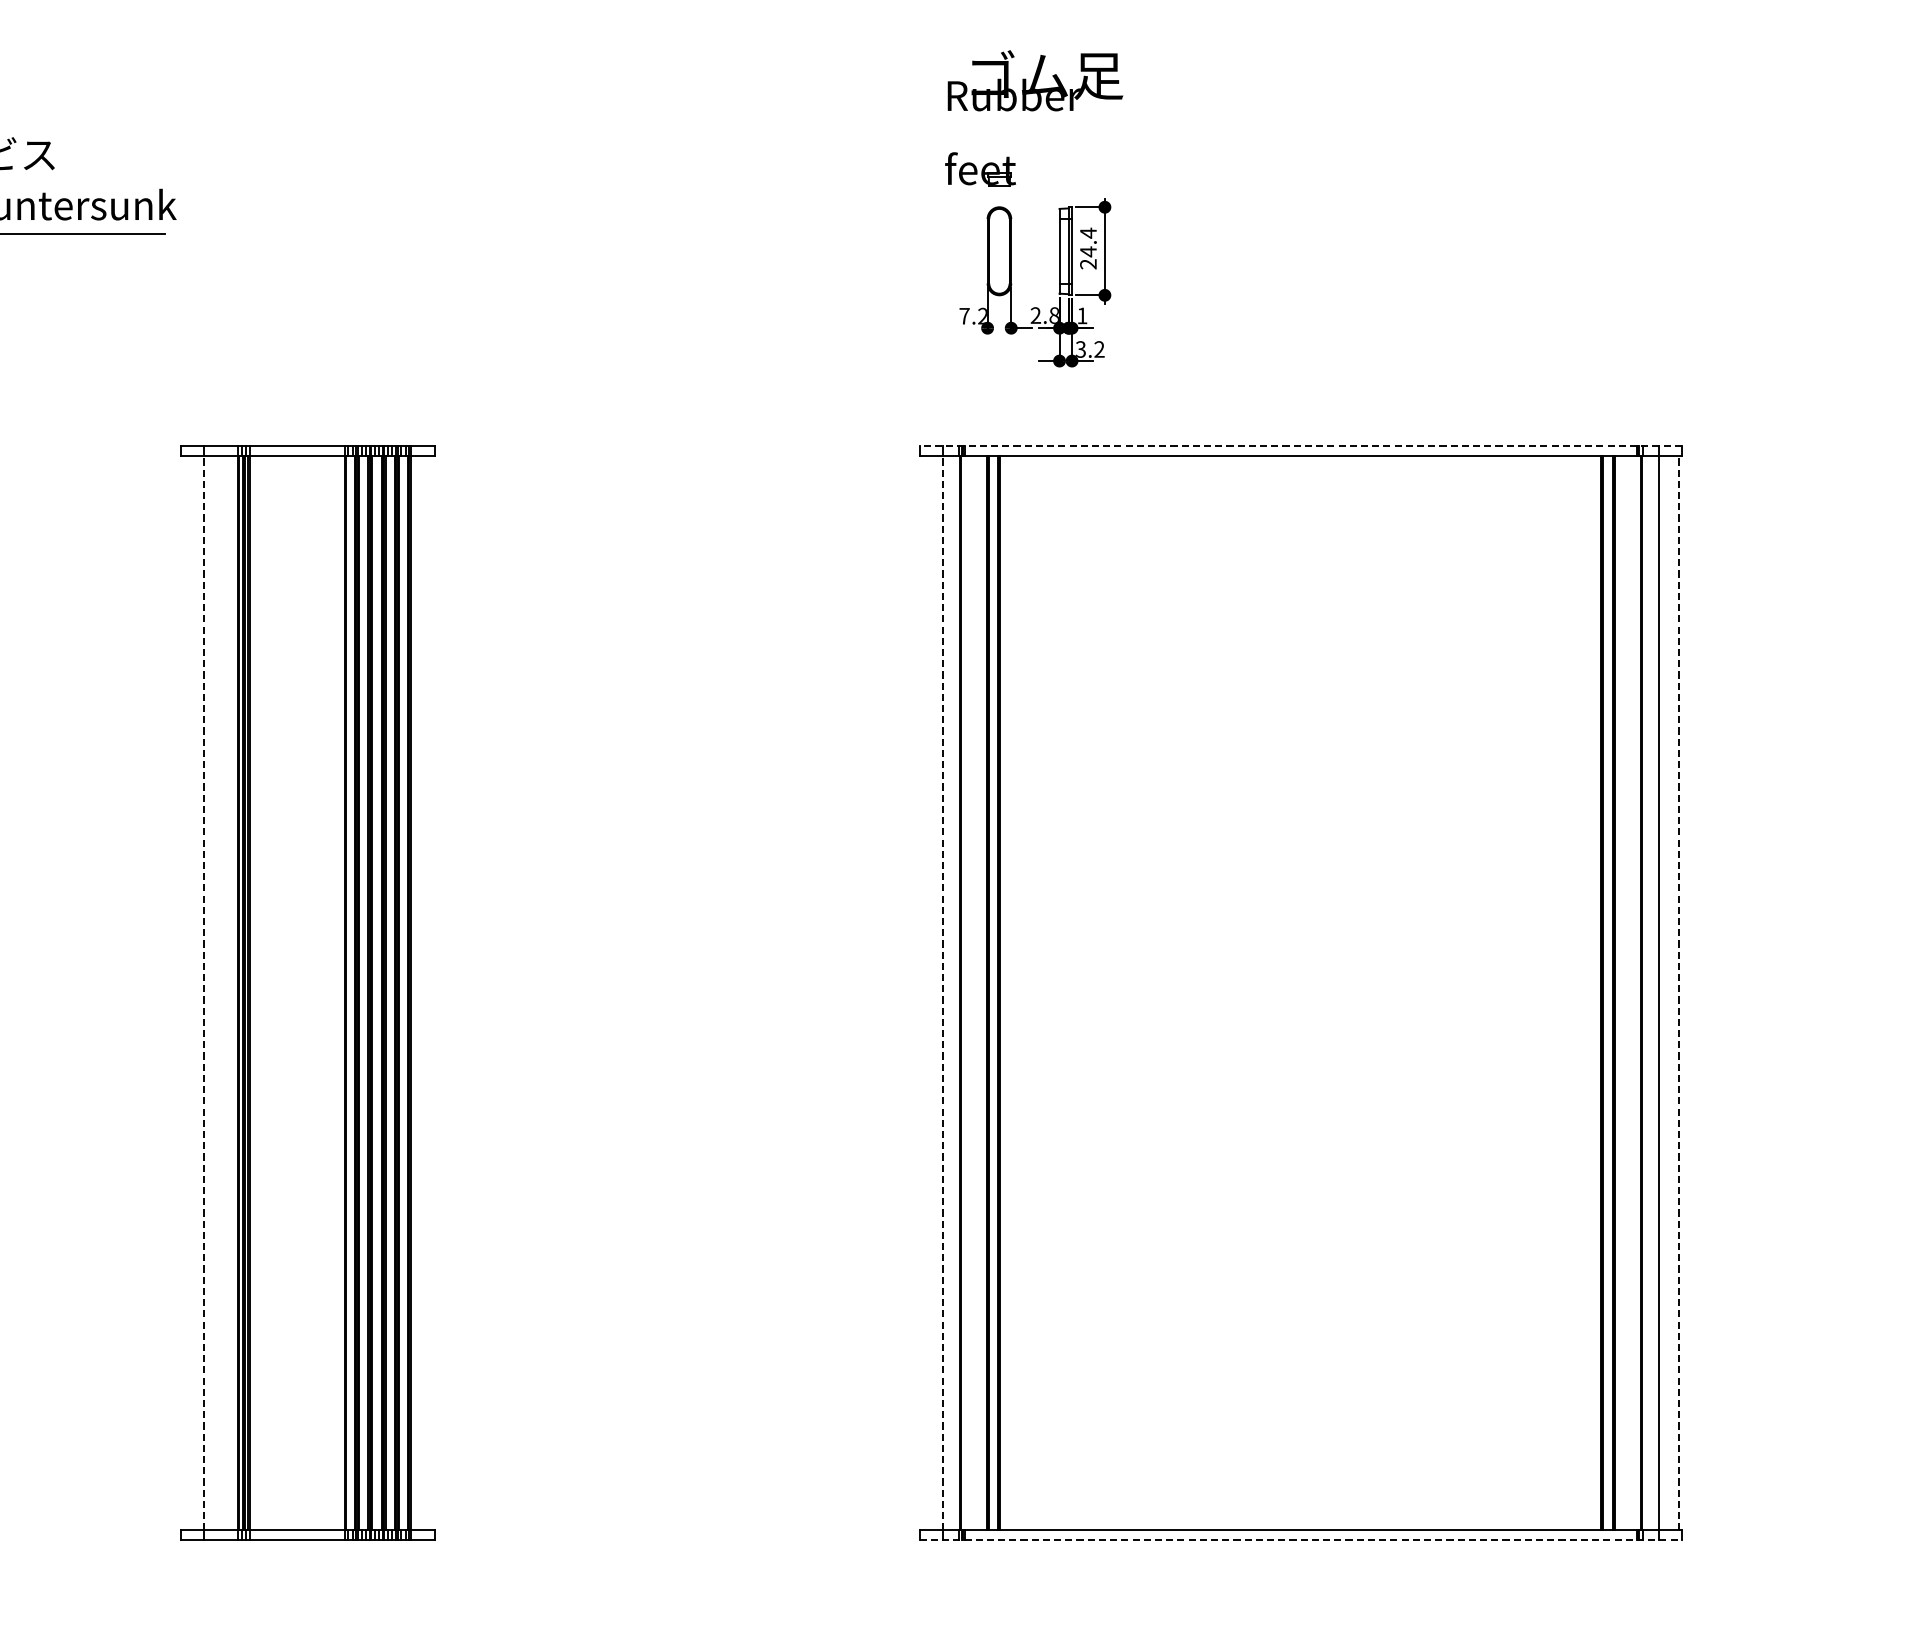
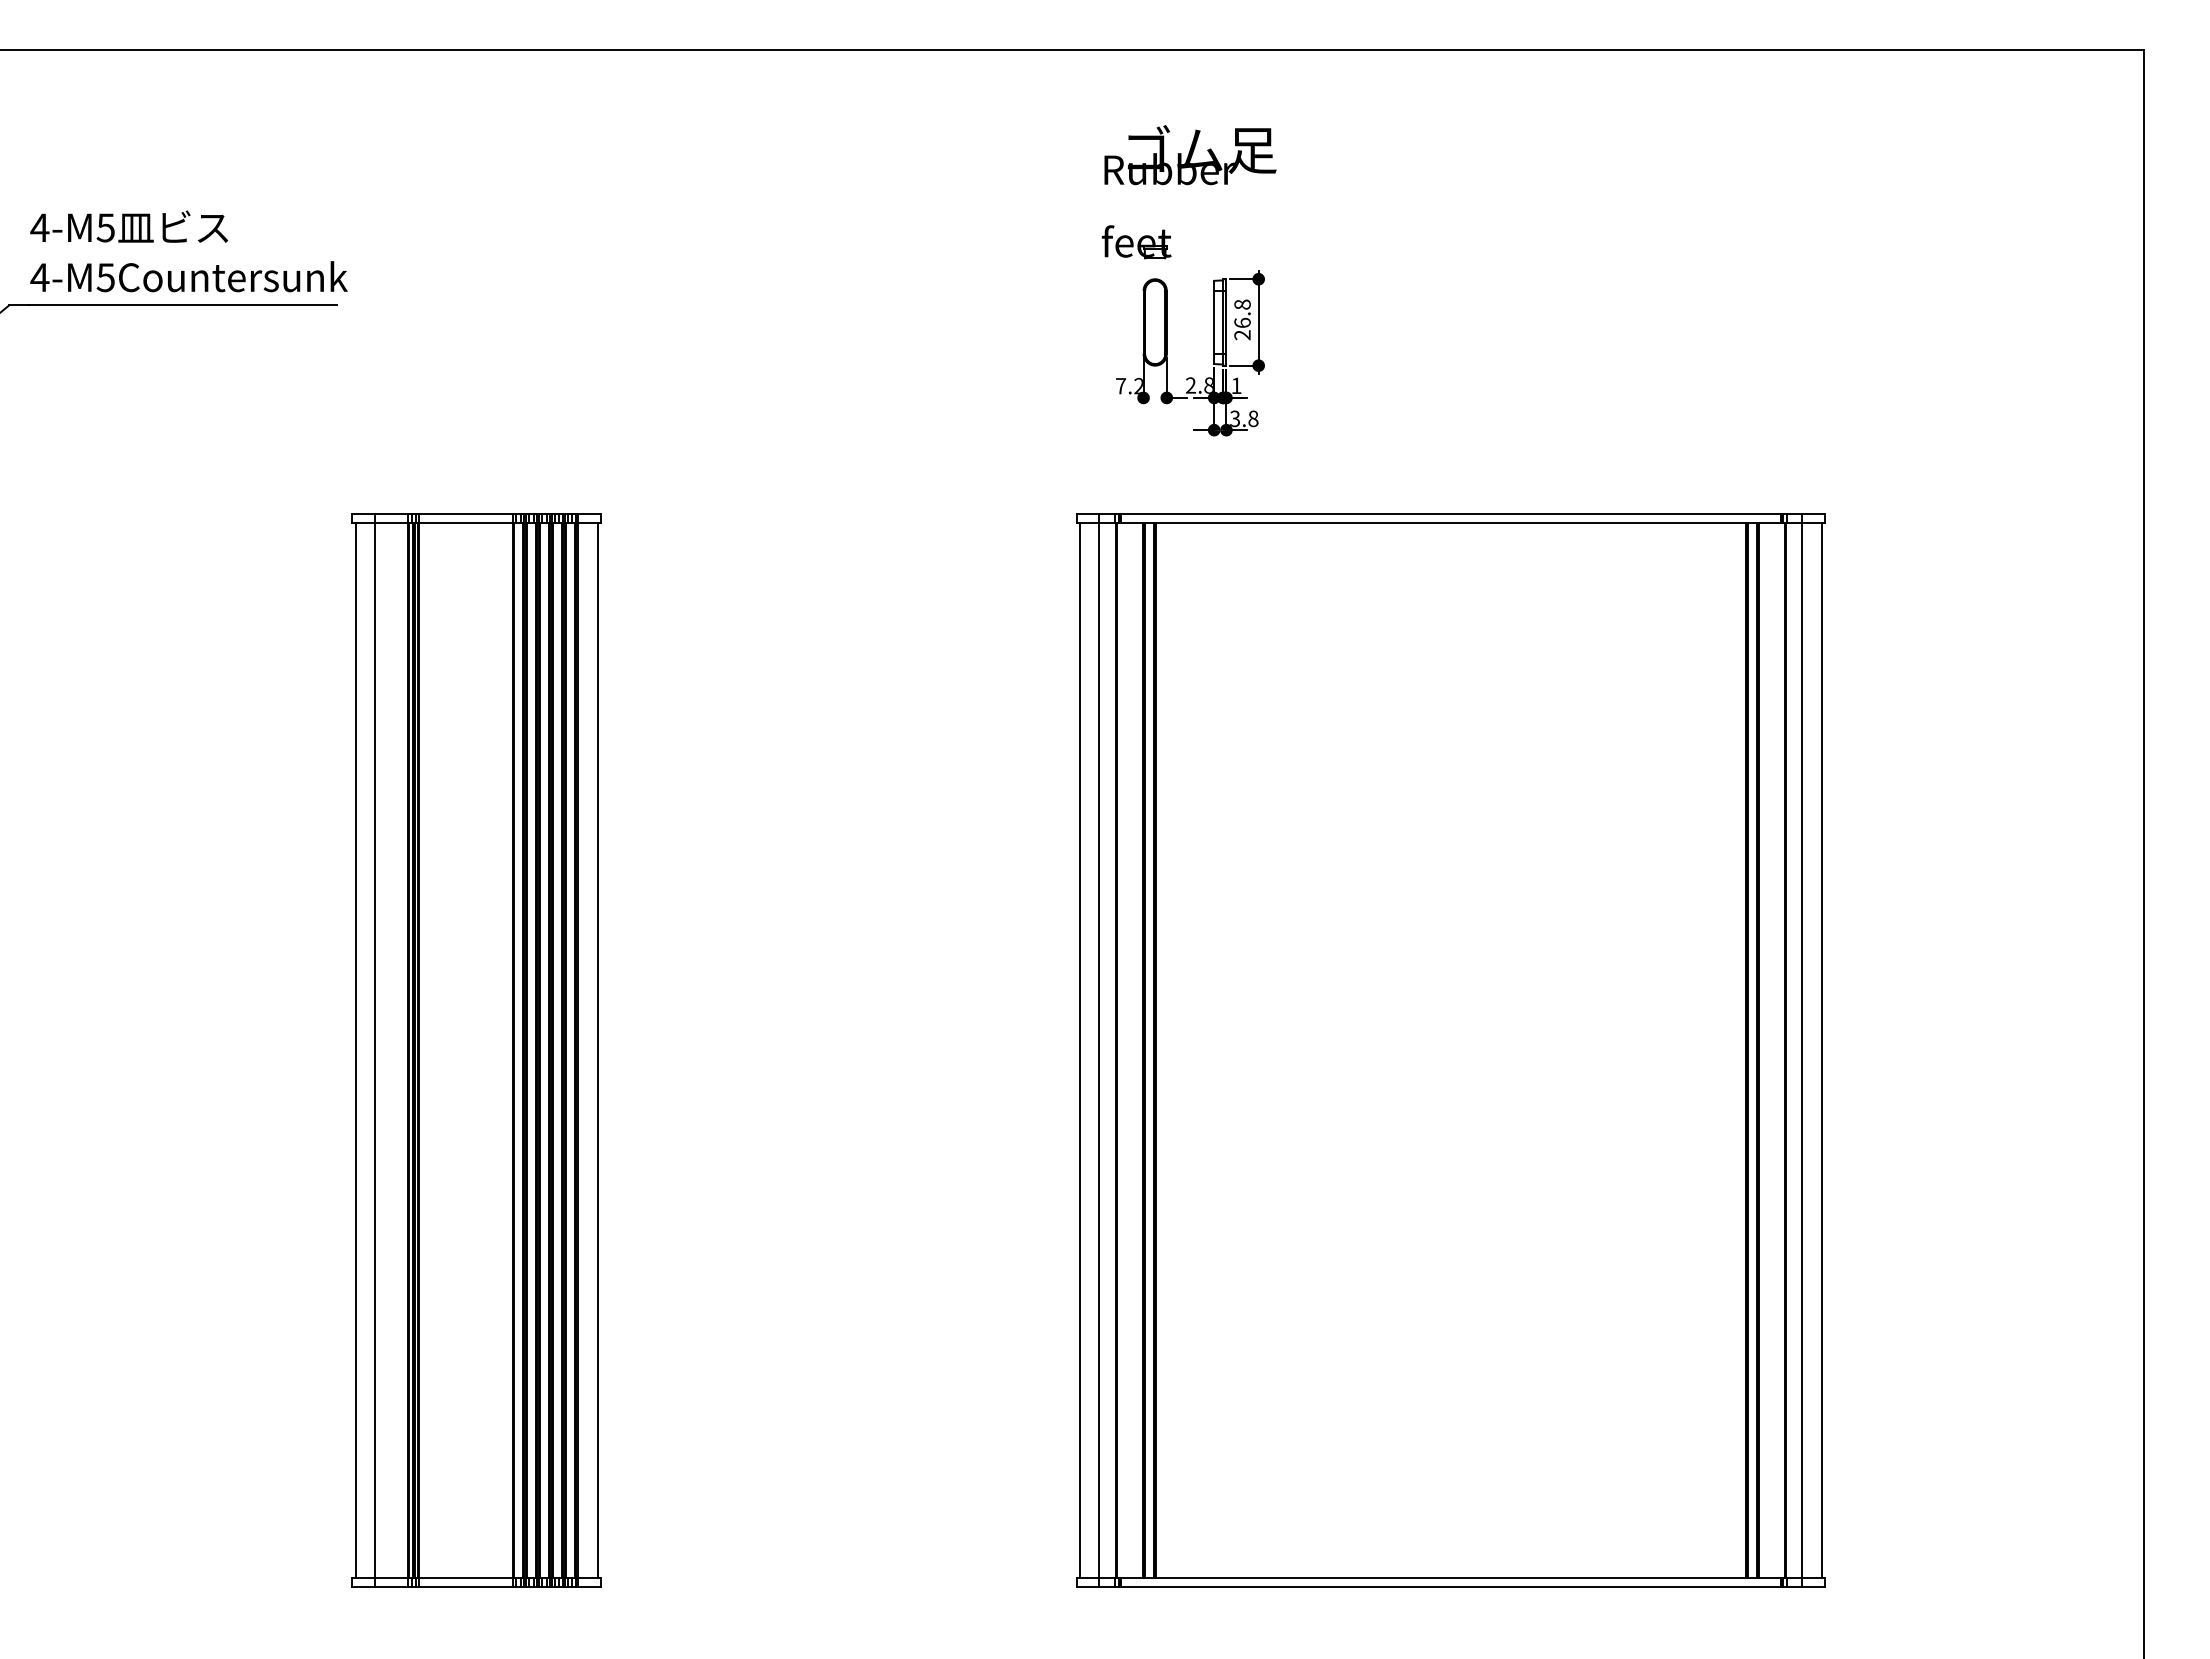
text: (1088, 242) -> (1242, 313), 24.4 -> 26.8
text: (1099, 349) -> (1253, 418), 3.2 -> 3.8
line: (1300, 445) -> (1450, 513), dashed -> solid
line: (204, 992) -> (375, 1049), dashed -> solid
line: (942, 992) -> (1099, 1049), dashed -> solid
line: (1678, 992) -> (1821, 1049), dashed -> solid
line: (184, 993) -> (355, 1050), added
line: (431, 993) -> (597, 1050), added
line: (923, 993) -> (1080, 1050), added
line: (1301, 1540) -> (1451, 1587), dashed -> solid

